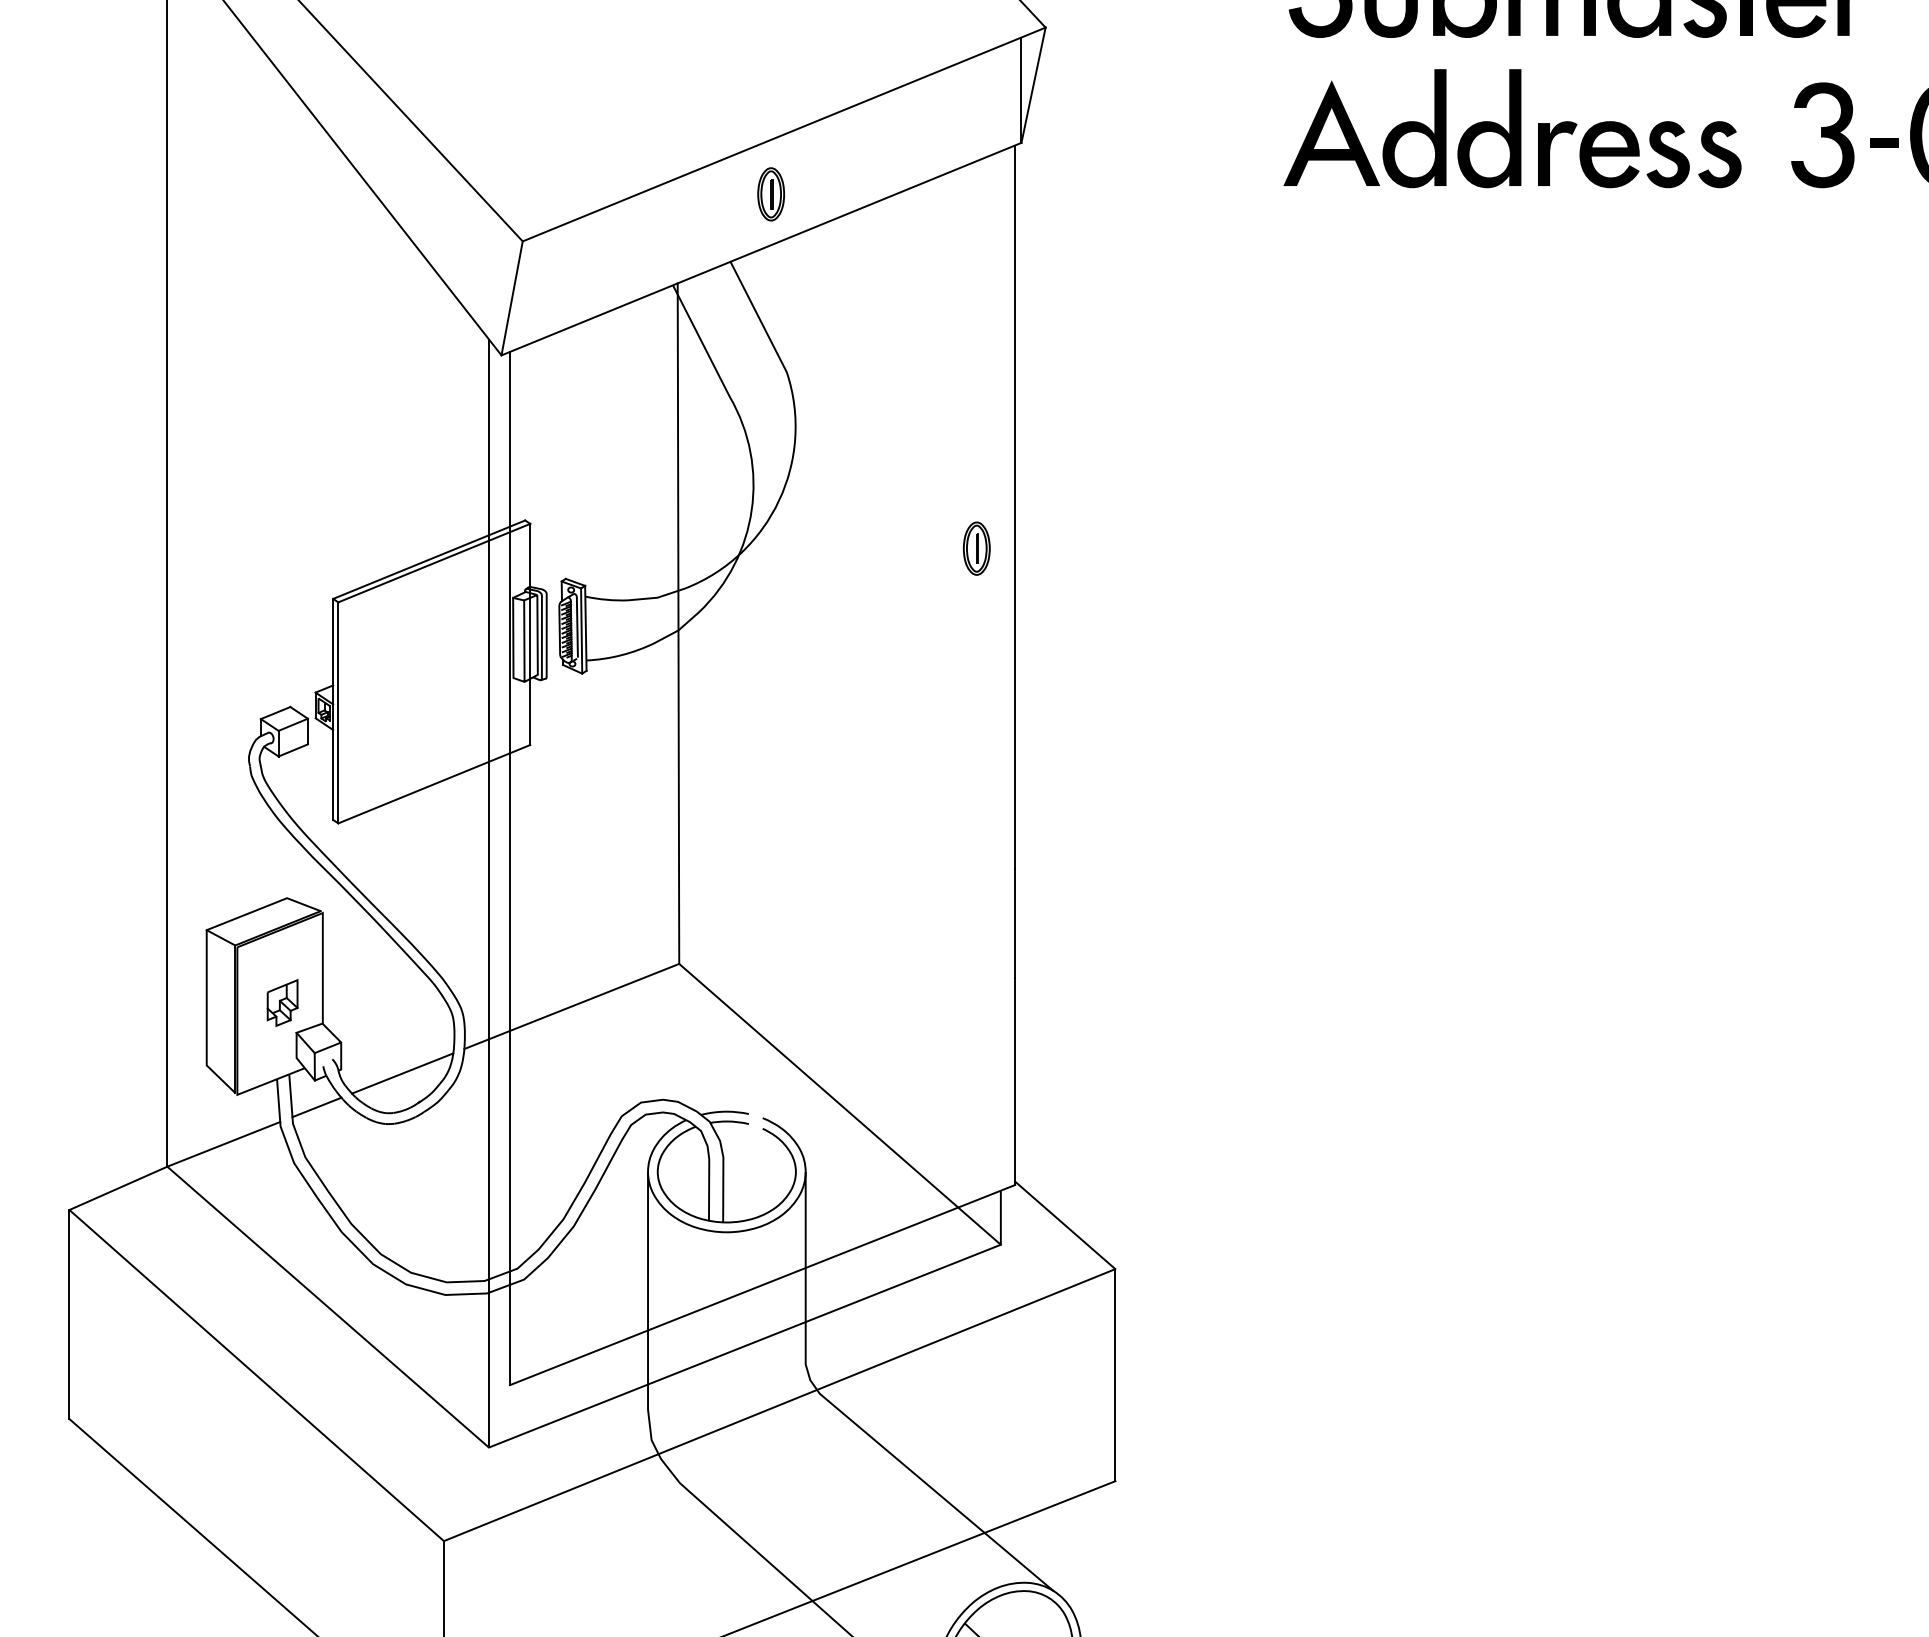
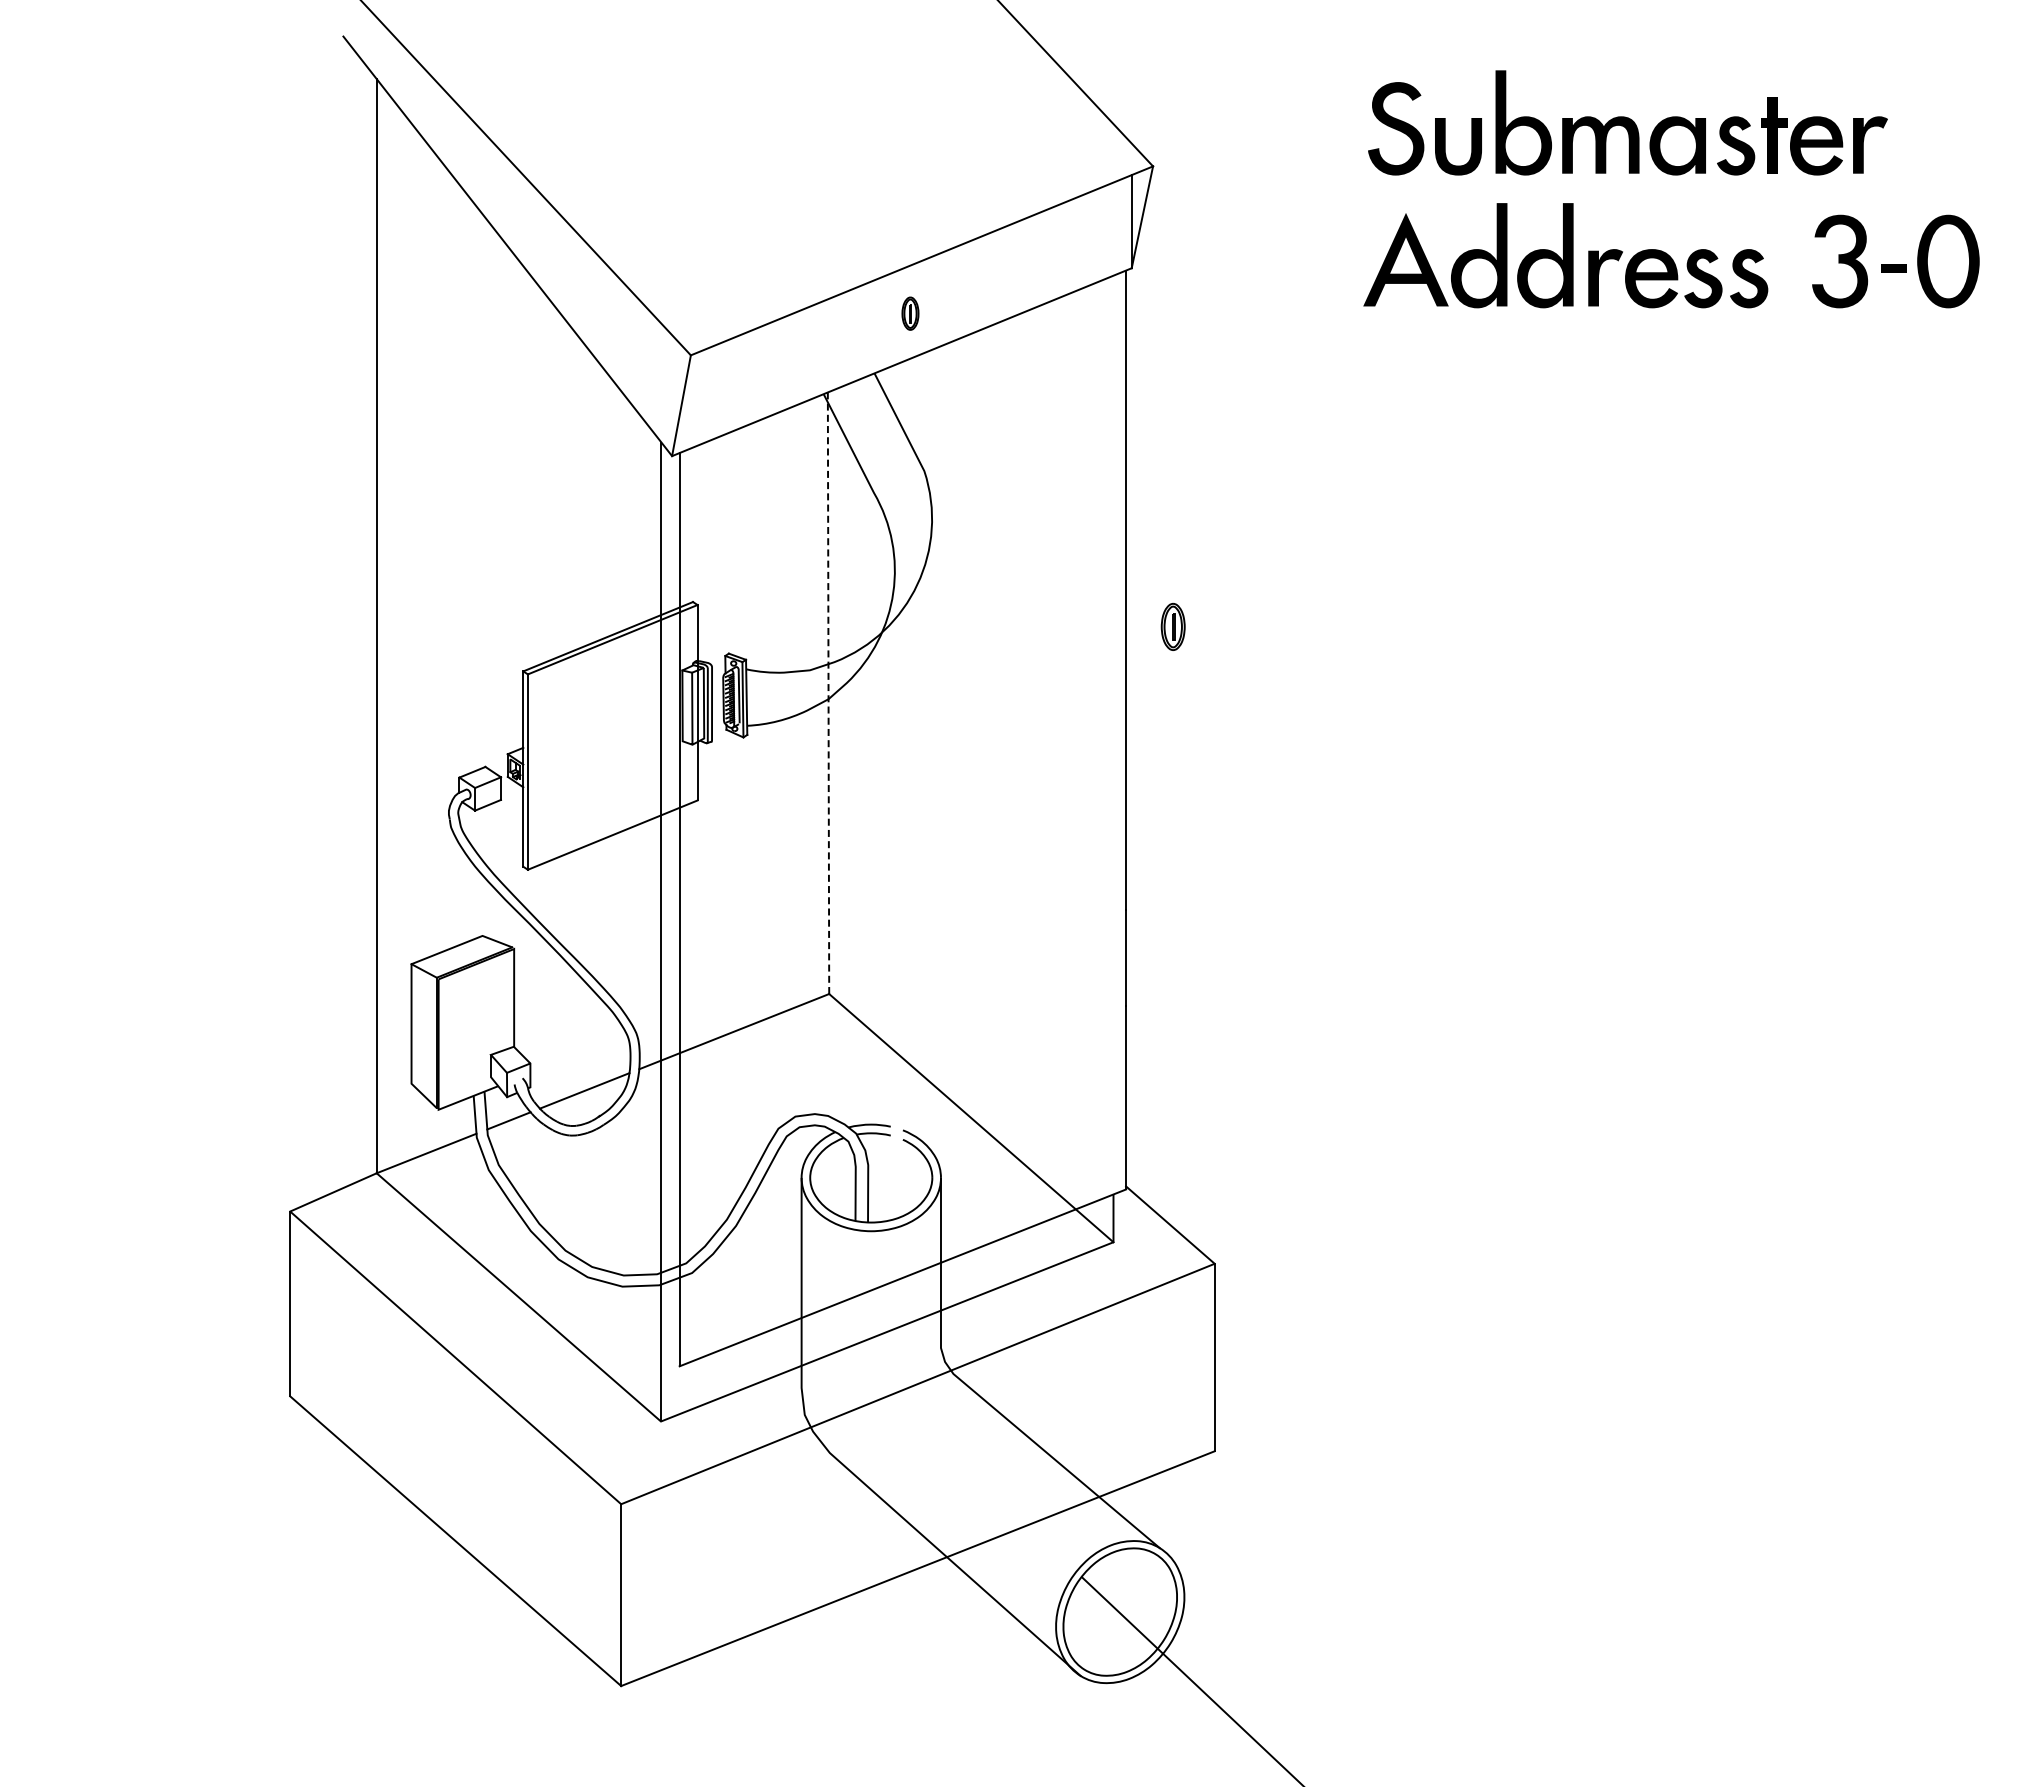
part: (771, 194) -> (910, 313), size x0.7
part: (975, 548) -> (1172, 626), moved
line: (678, 623) -> (828, 693), solid -> dashed
part: (282, 1002) -> (478, 1028), removed

